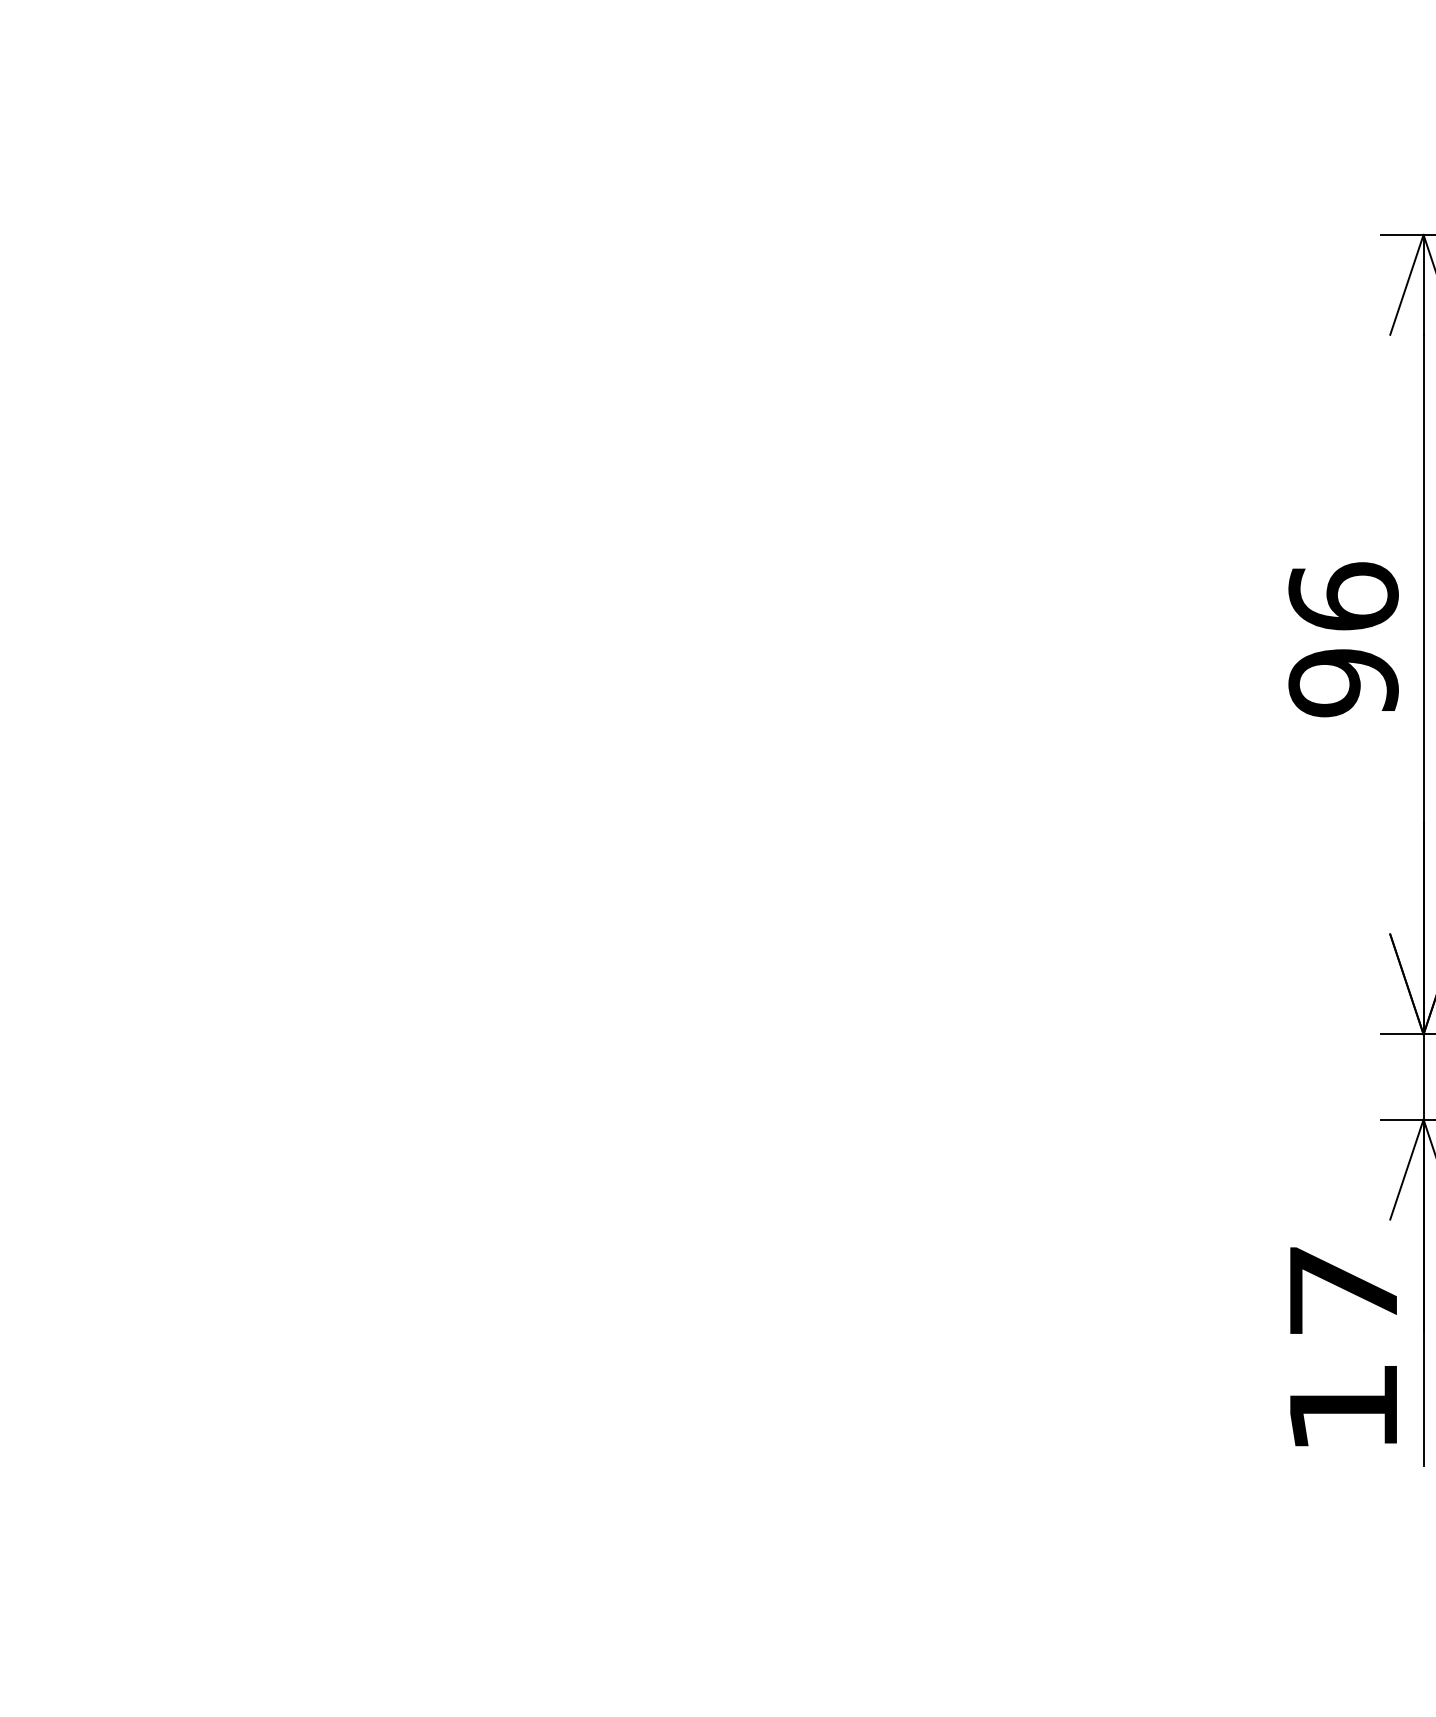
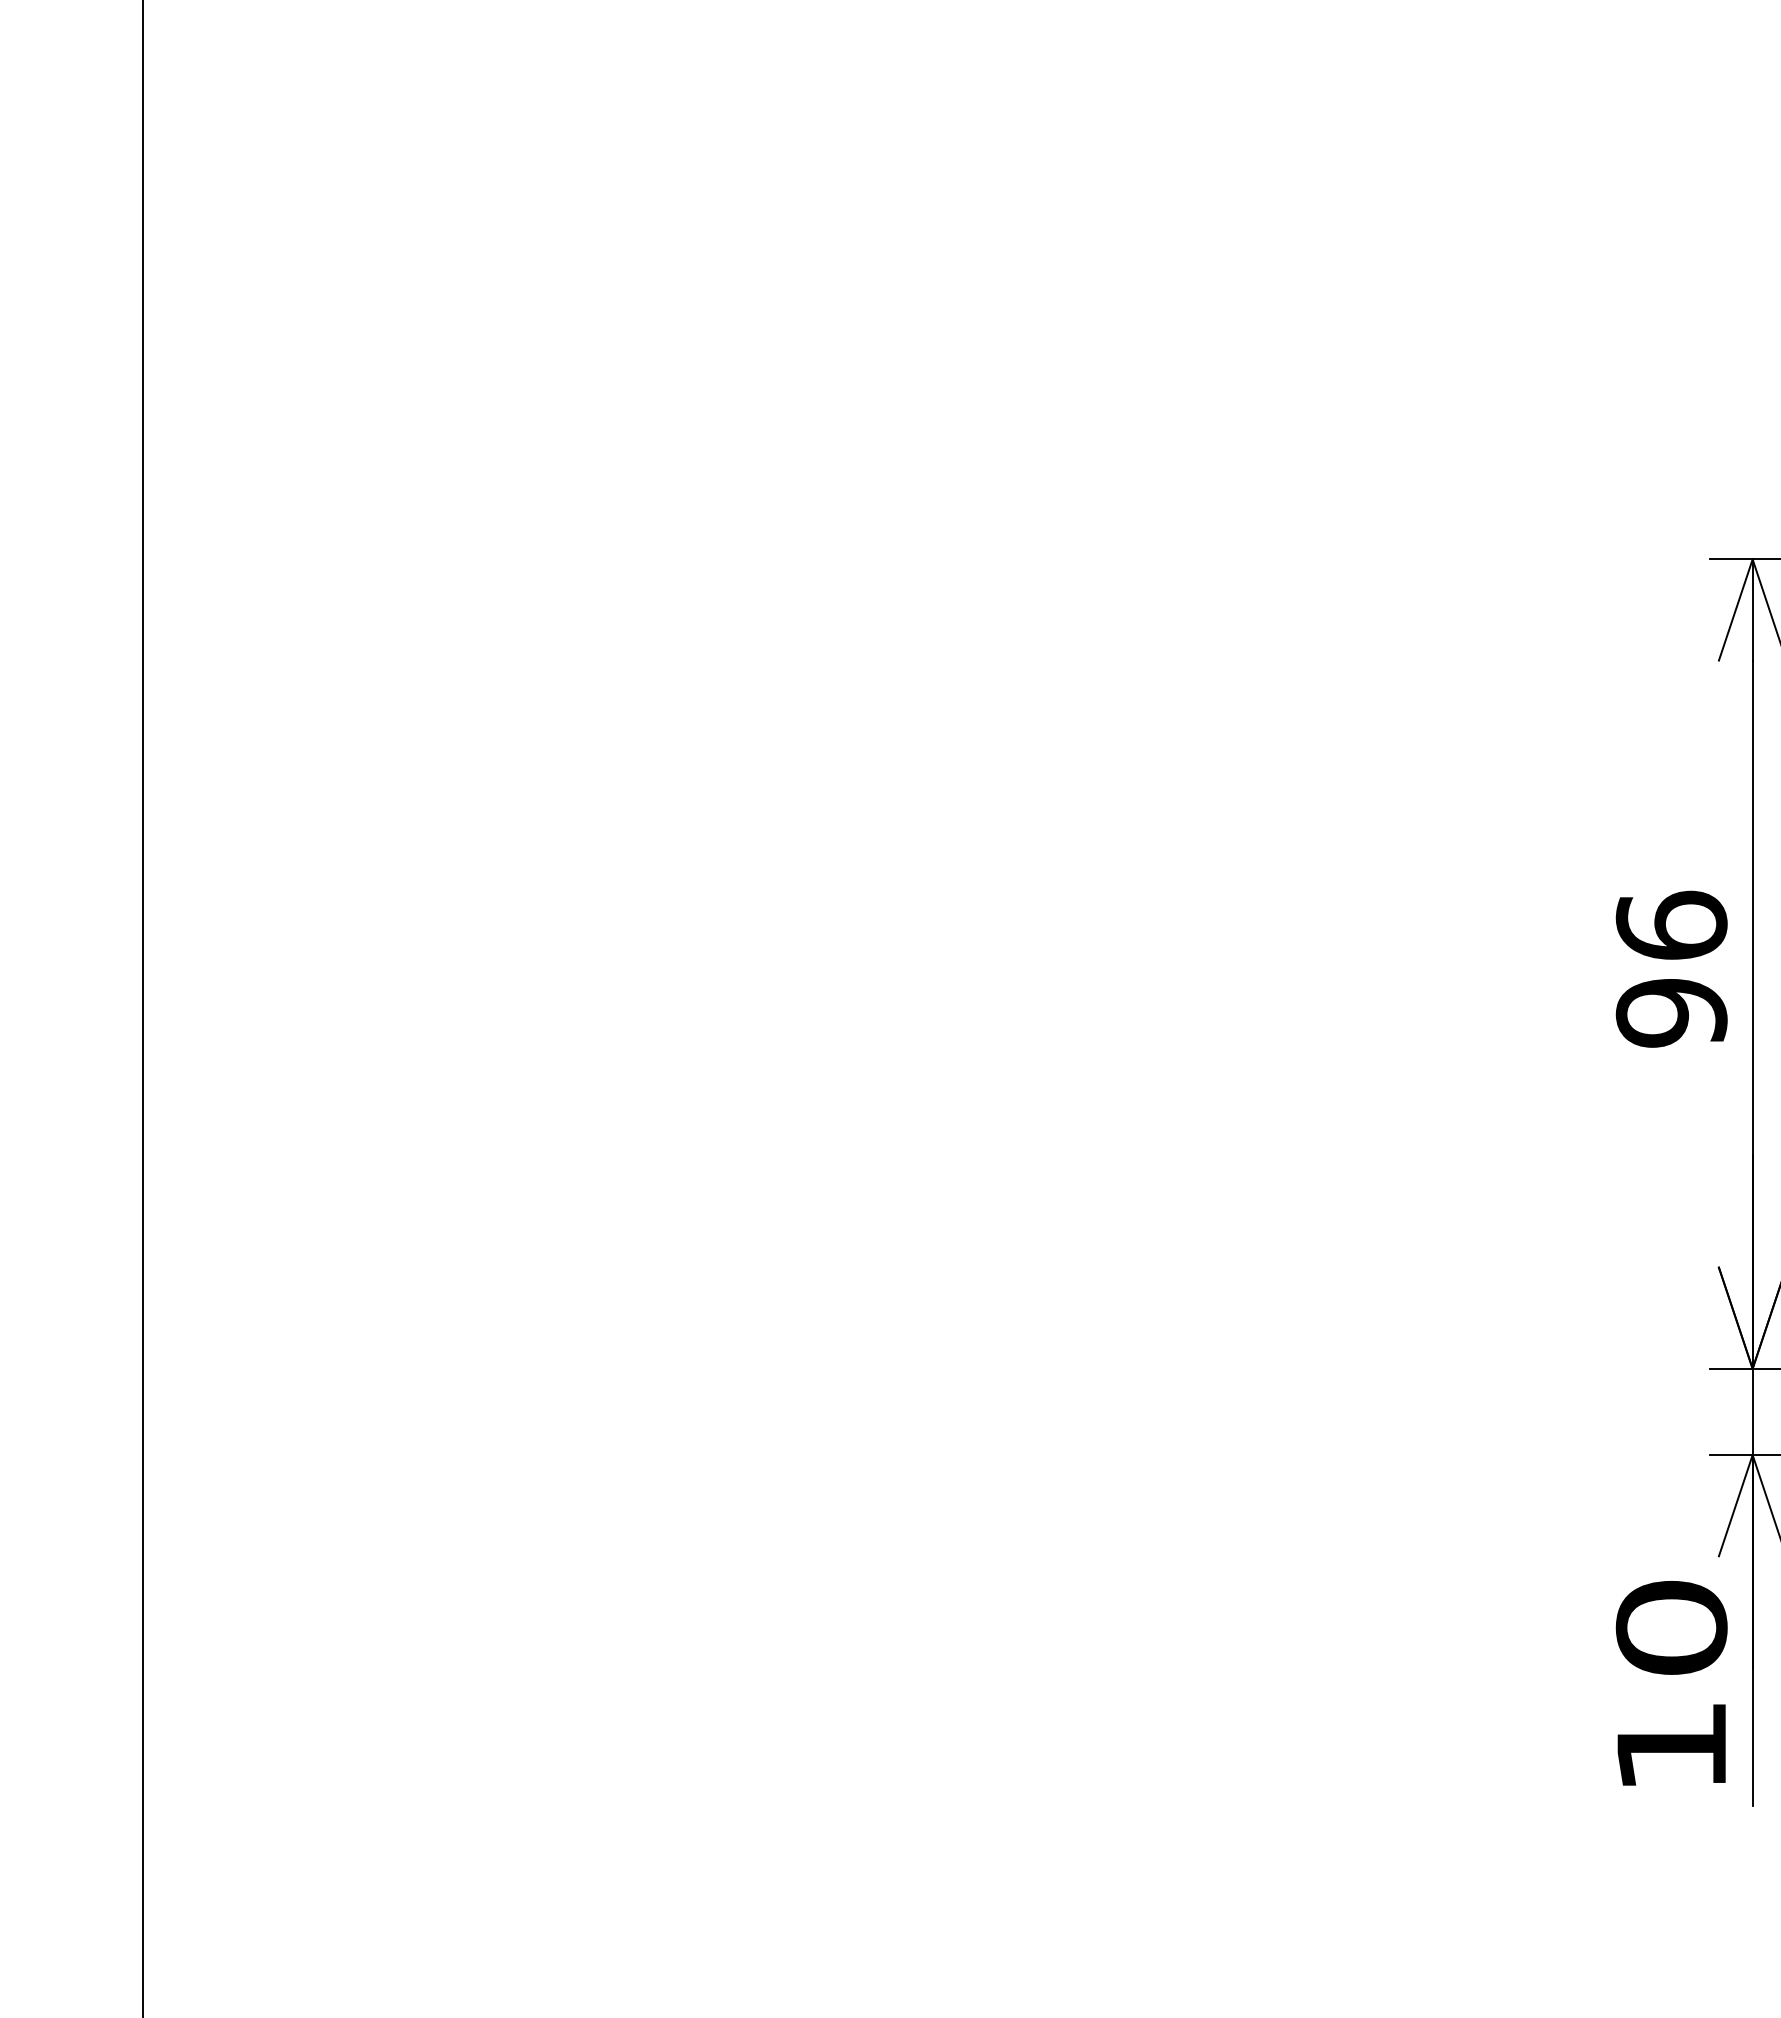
text: (1343, 1289) -> (1671, 1627), 17 -> 10

